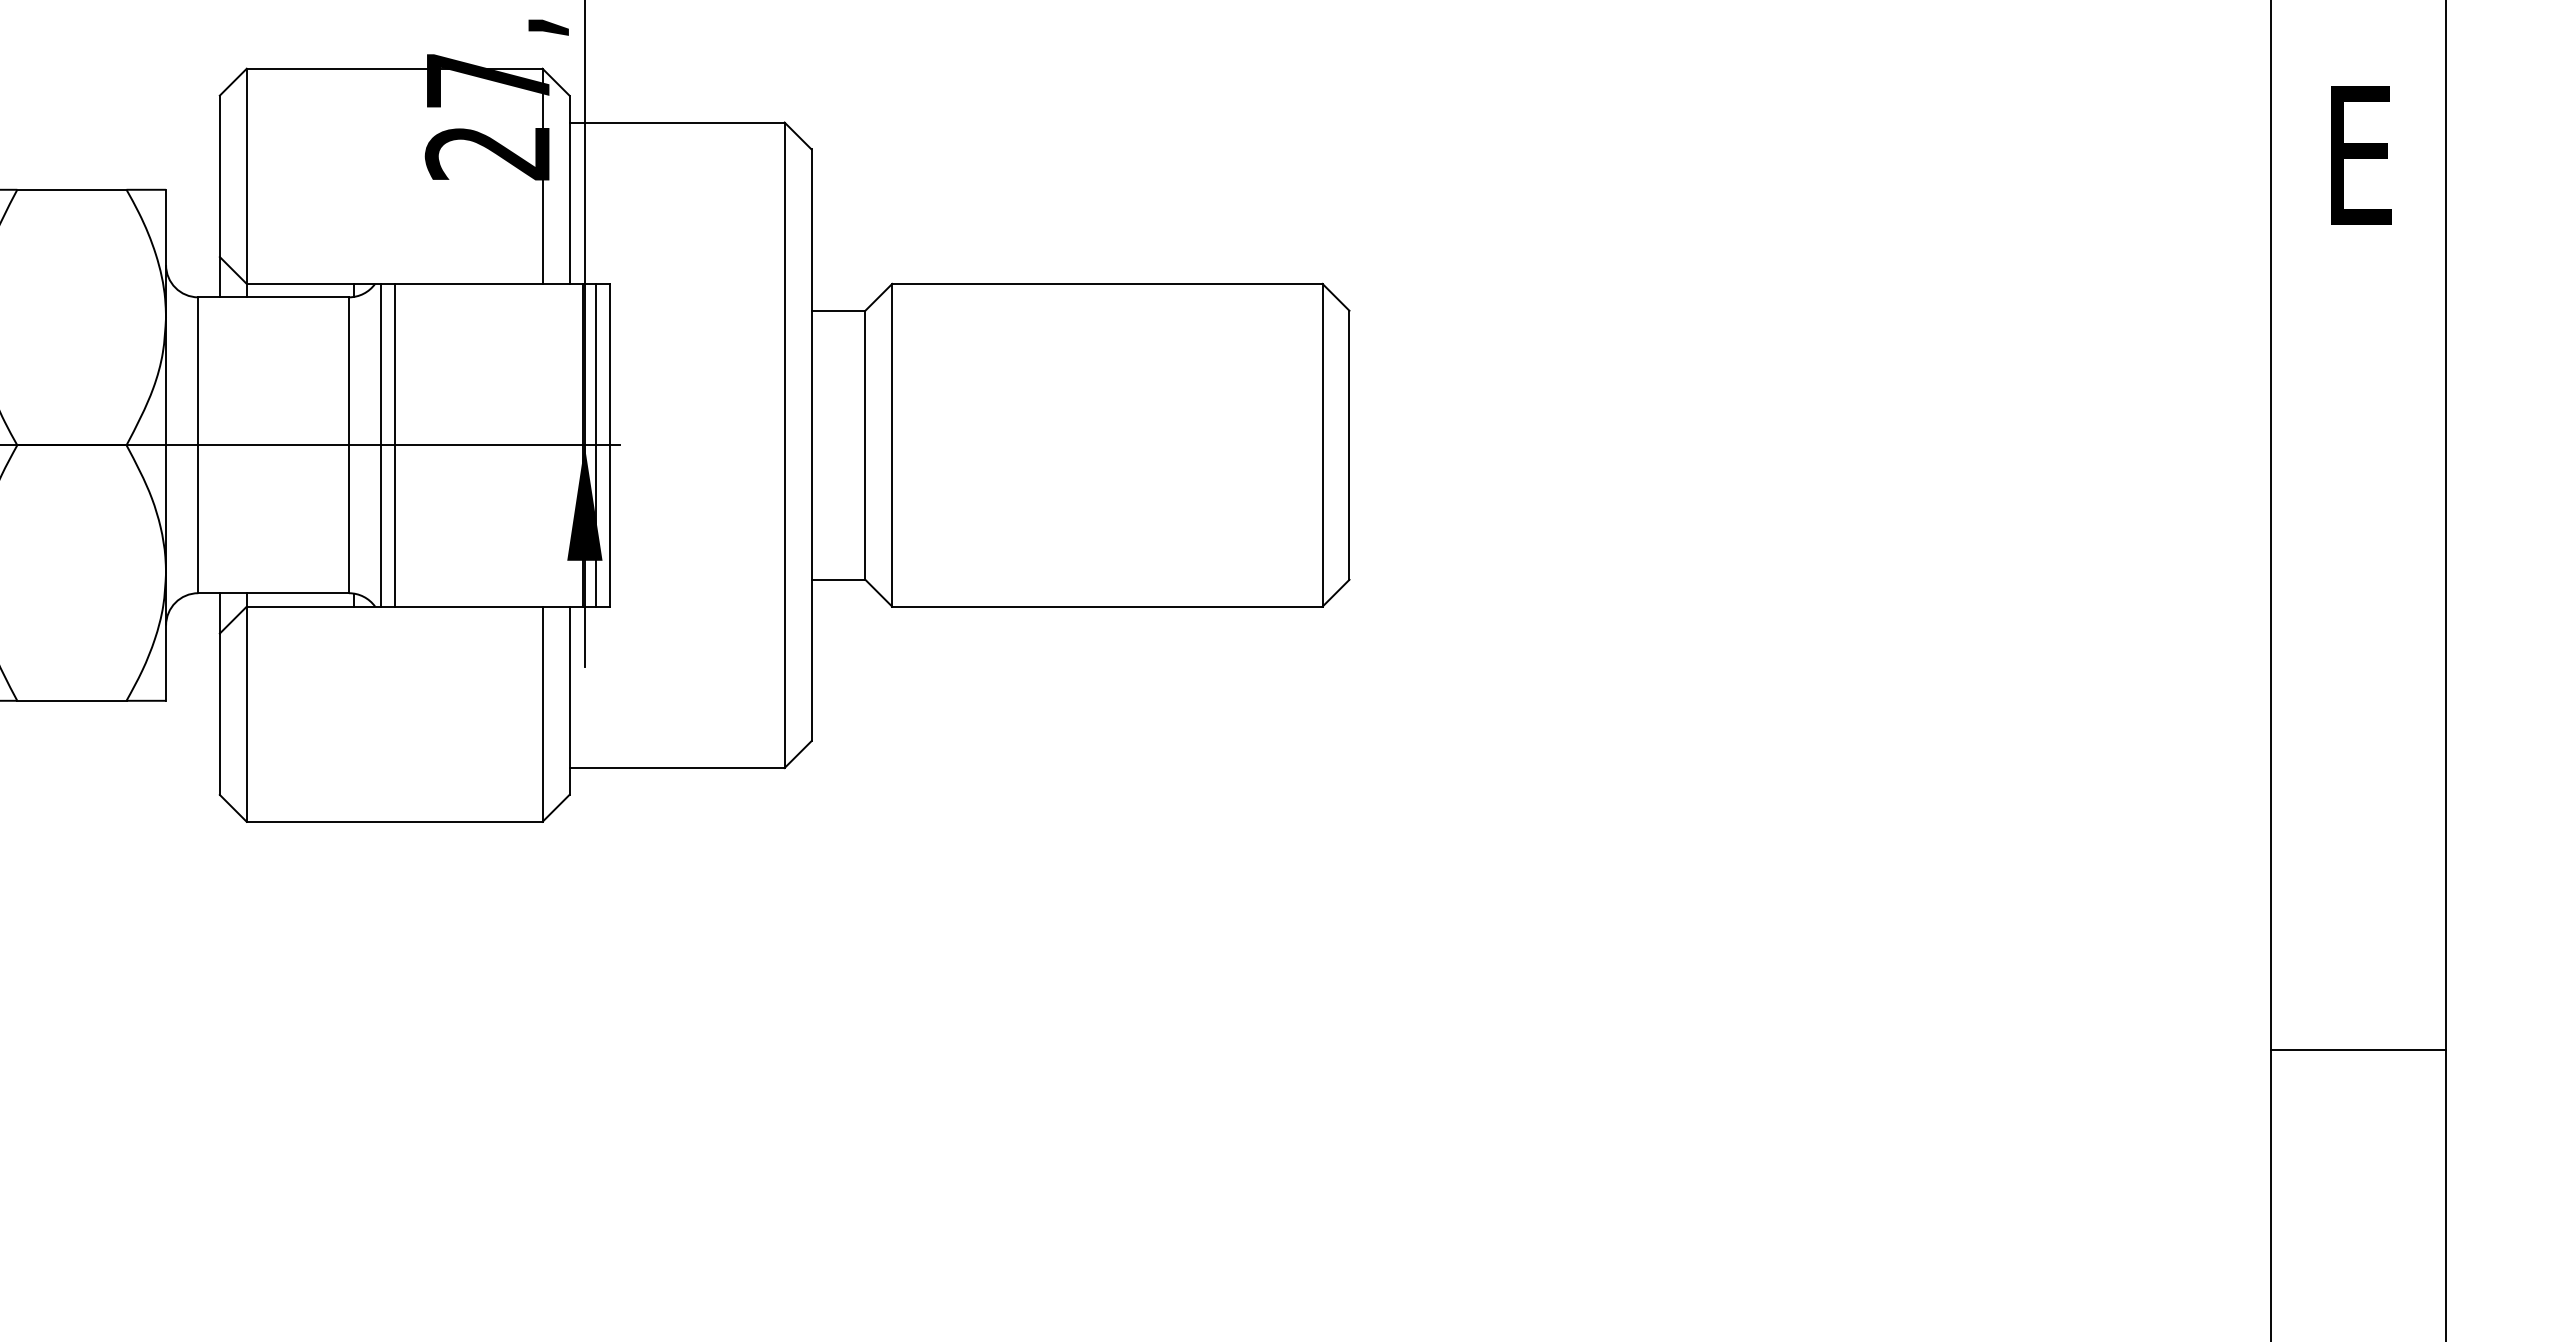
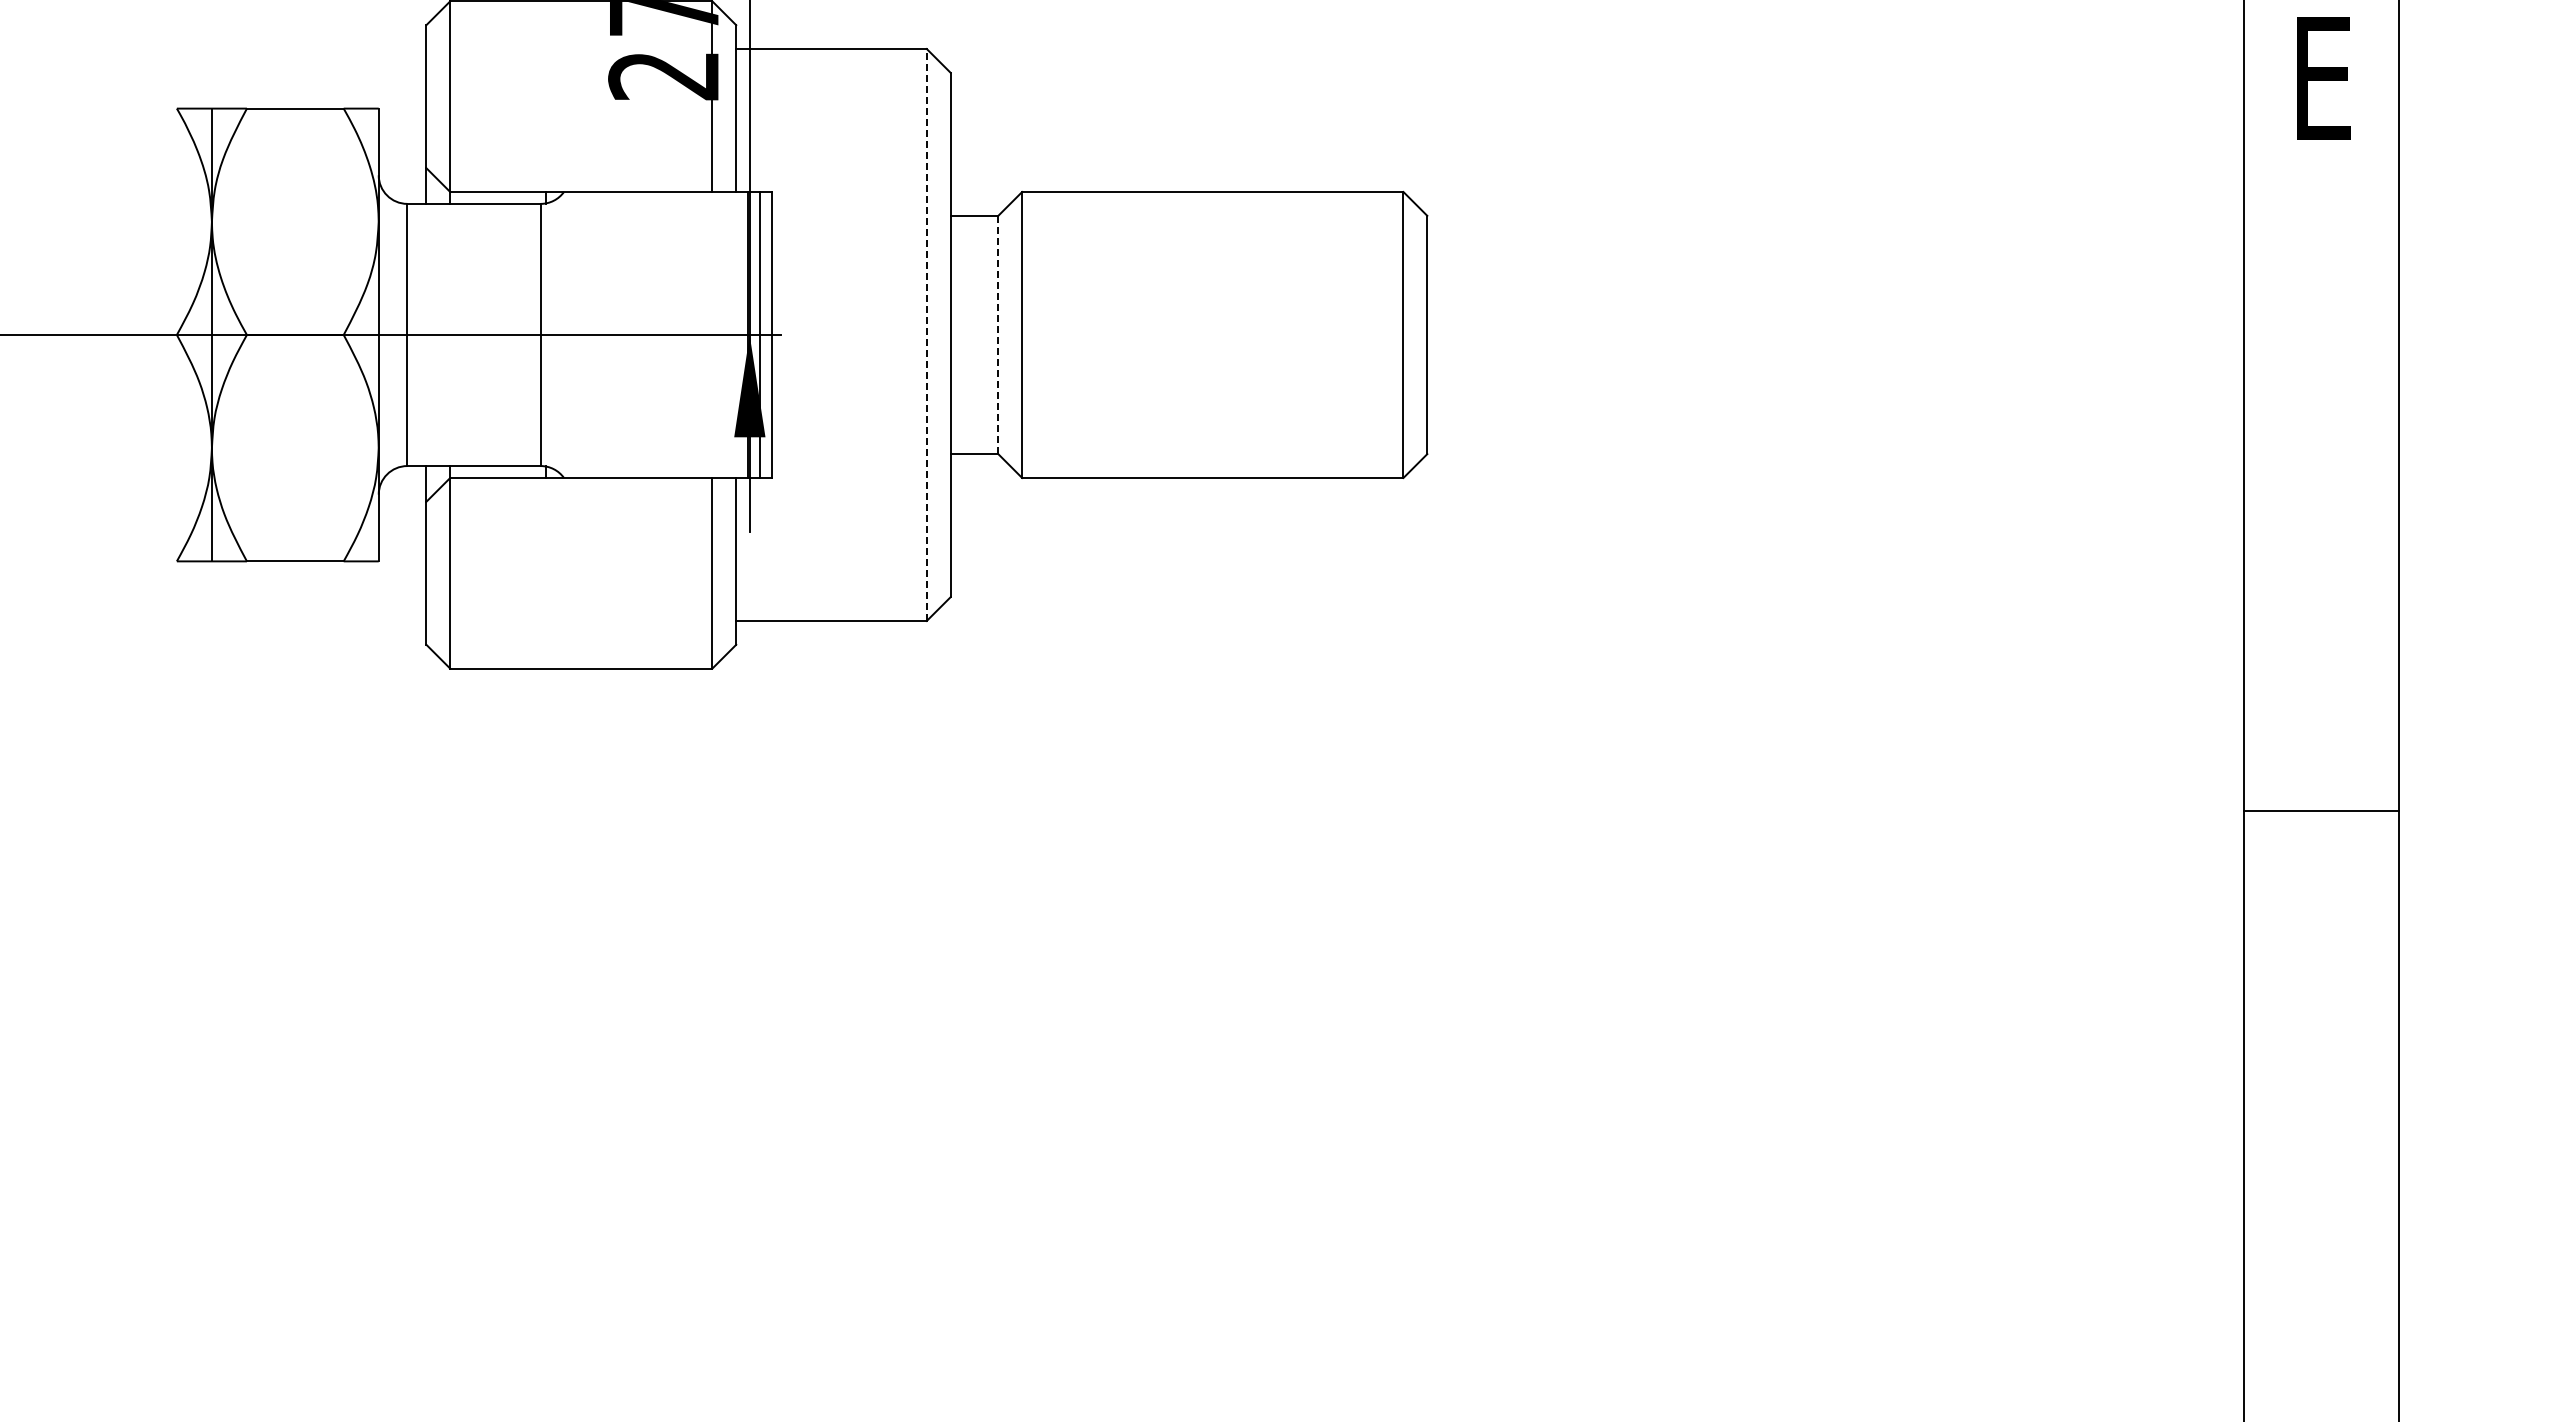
line: (381, 444) -> (569, 334), removed
line: (394, 444) -> (581, 334), removed
line: (784, 445) -> (926, 335), solid -> dashed
line: (865, 445) -> (998, 335), solid -> dashed
line: (2358, 1049) -> (2321, 810), moved

